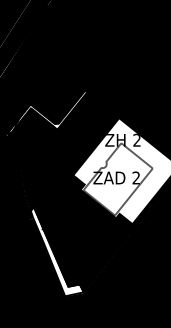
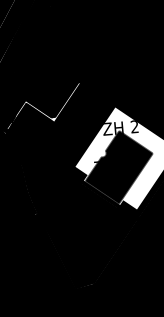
fill: (117, 179) -> (118, 167), added
fill: (56, 251) -> (63, 244), added

